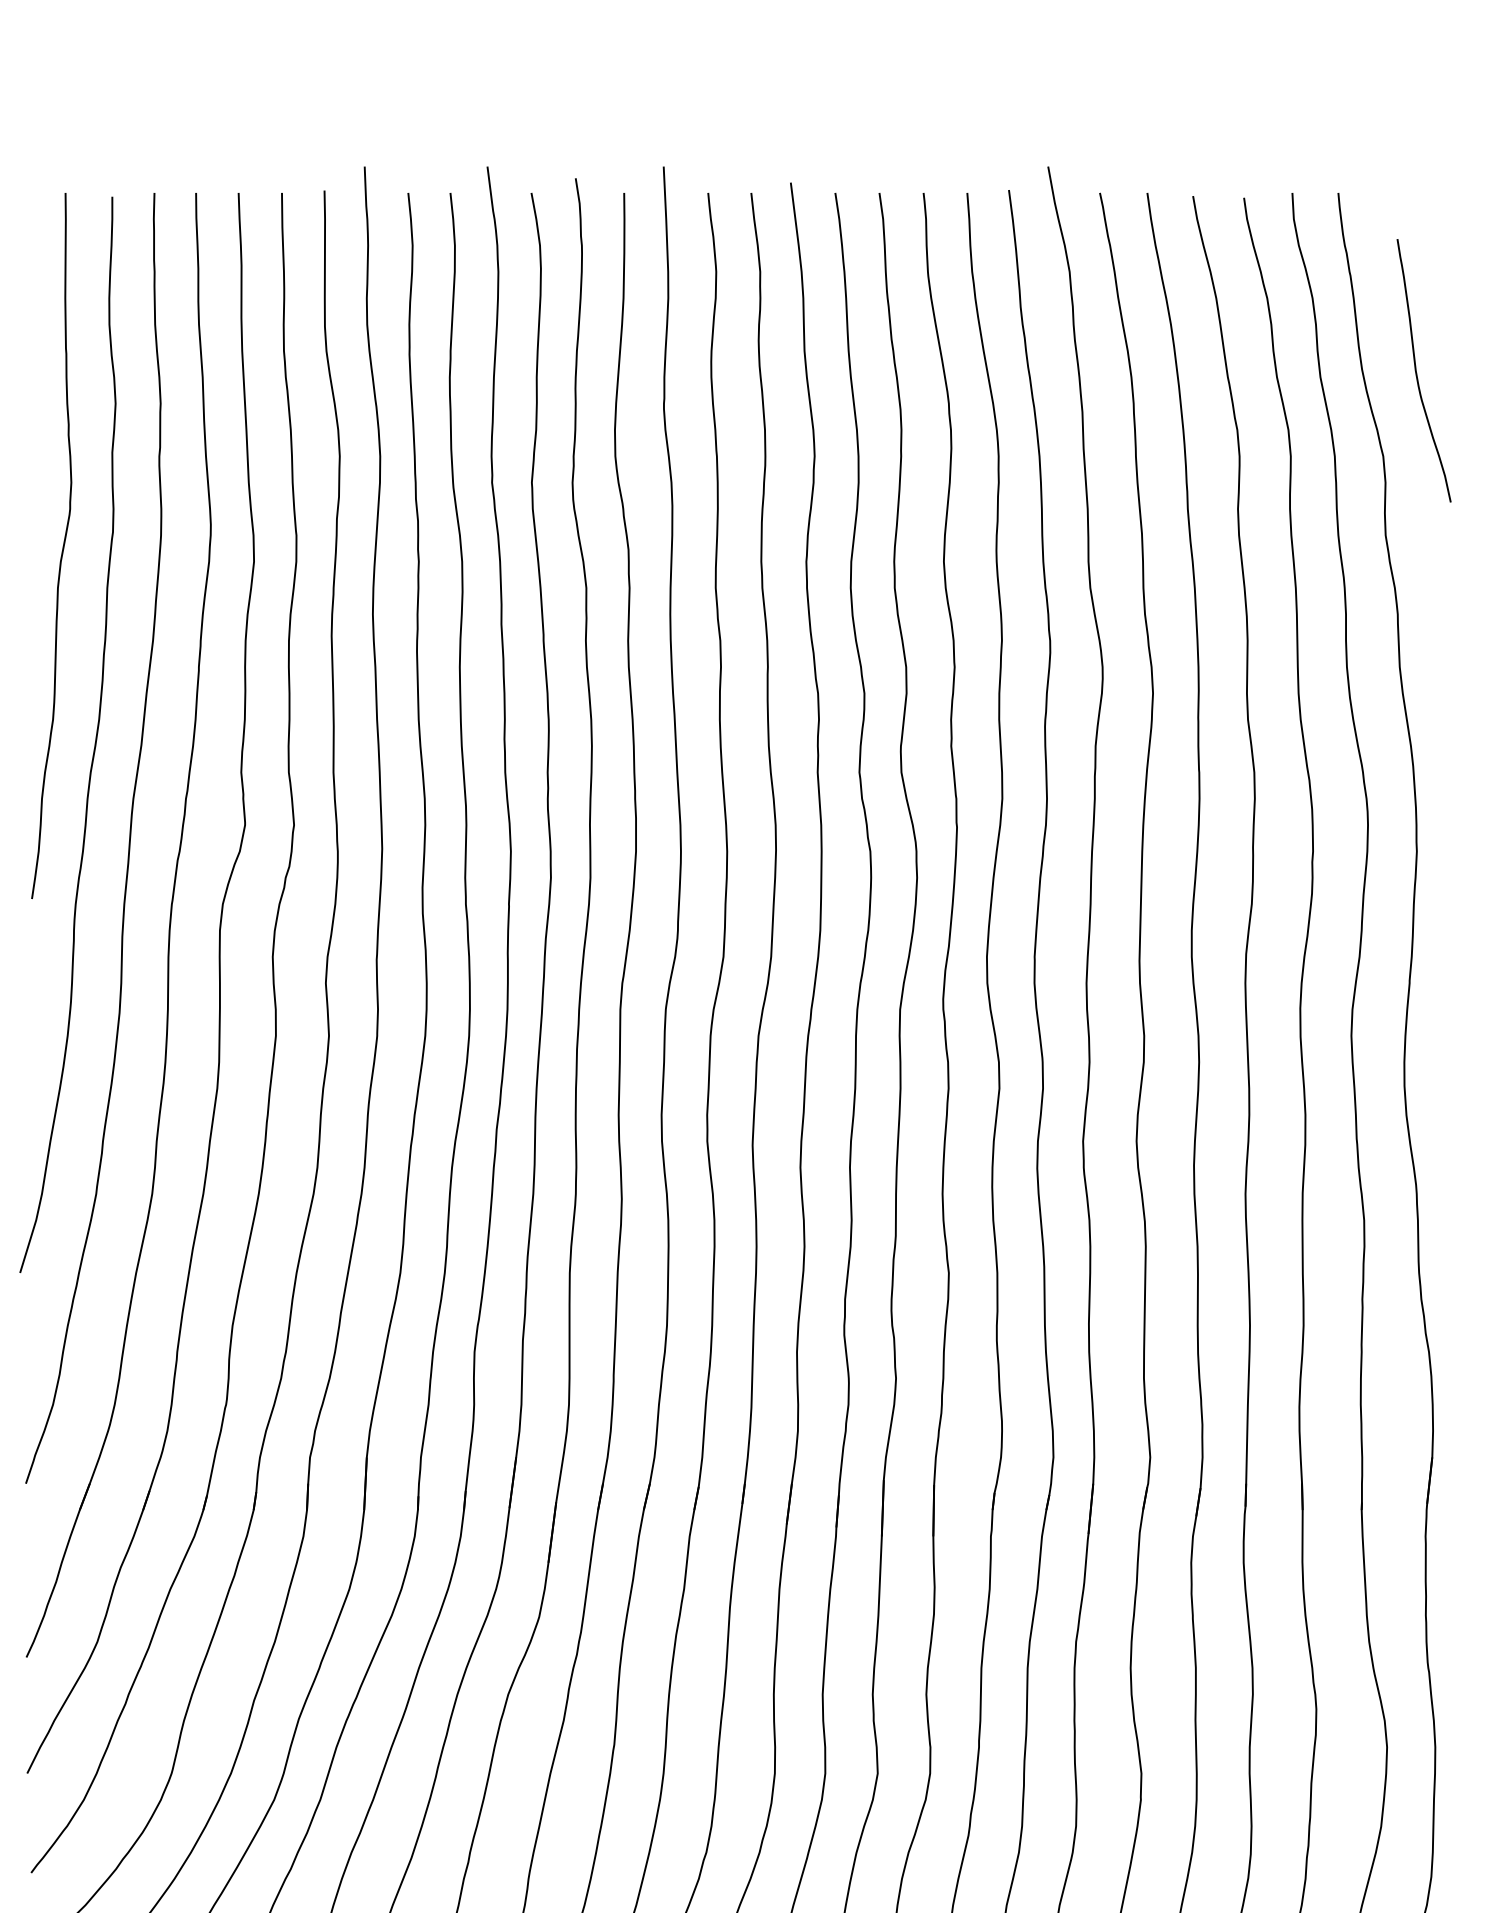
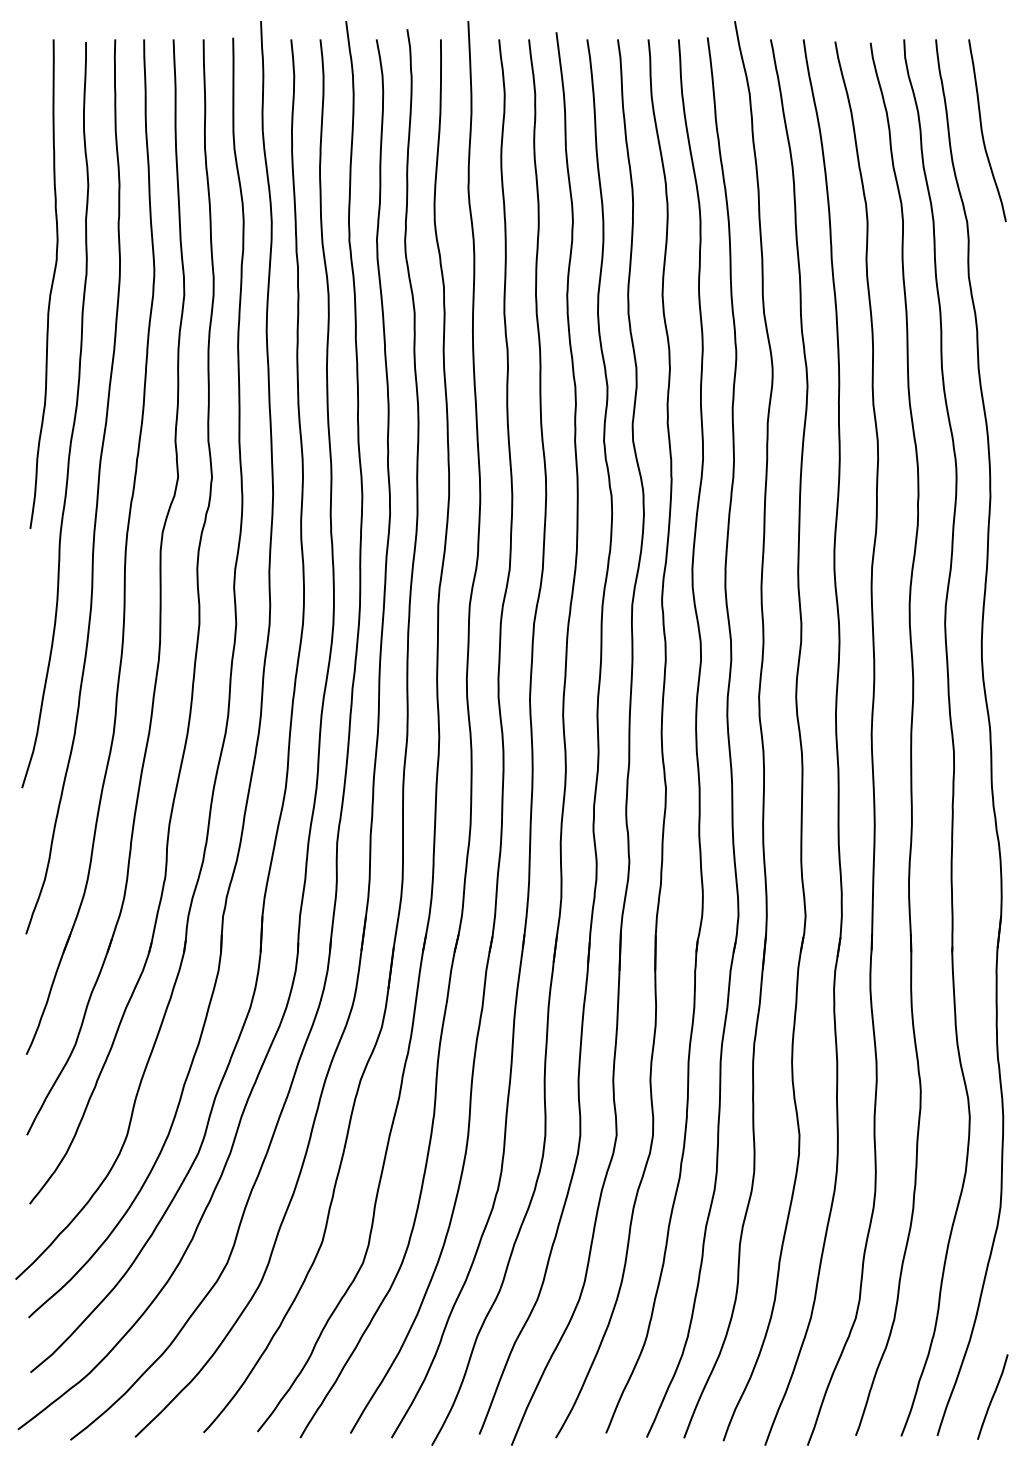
curve: (1416, 370) -> (982, 130), moved

